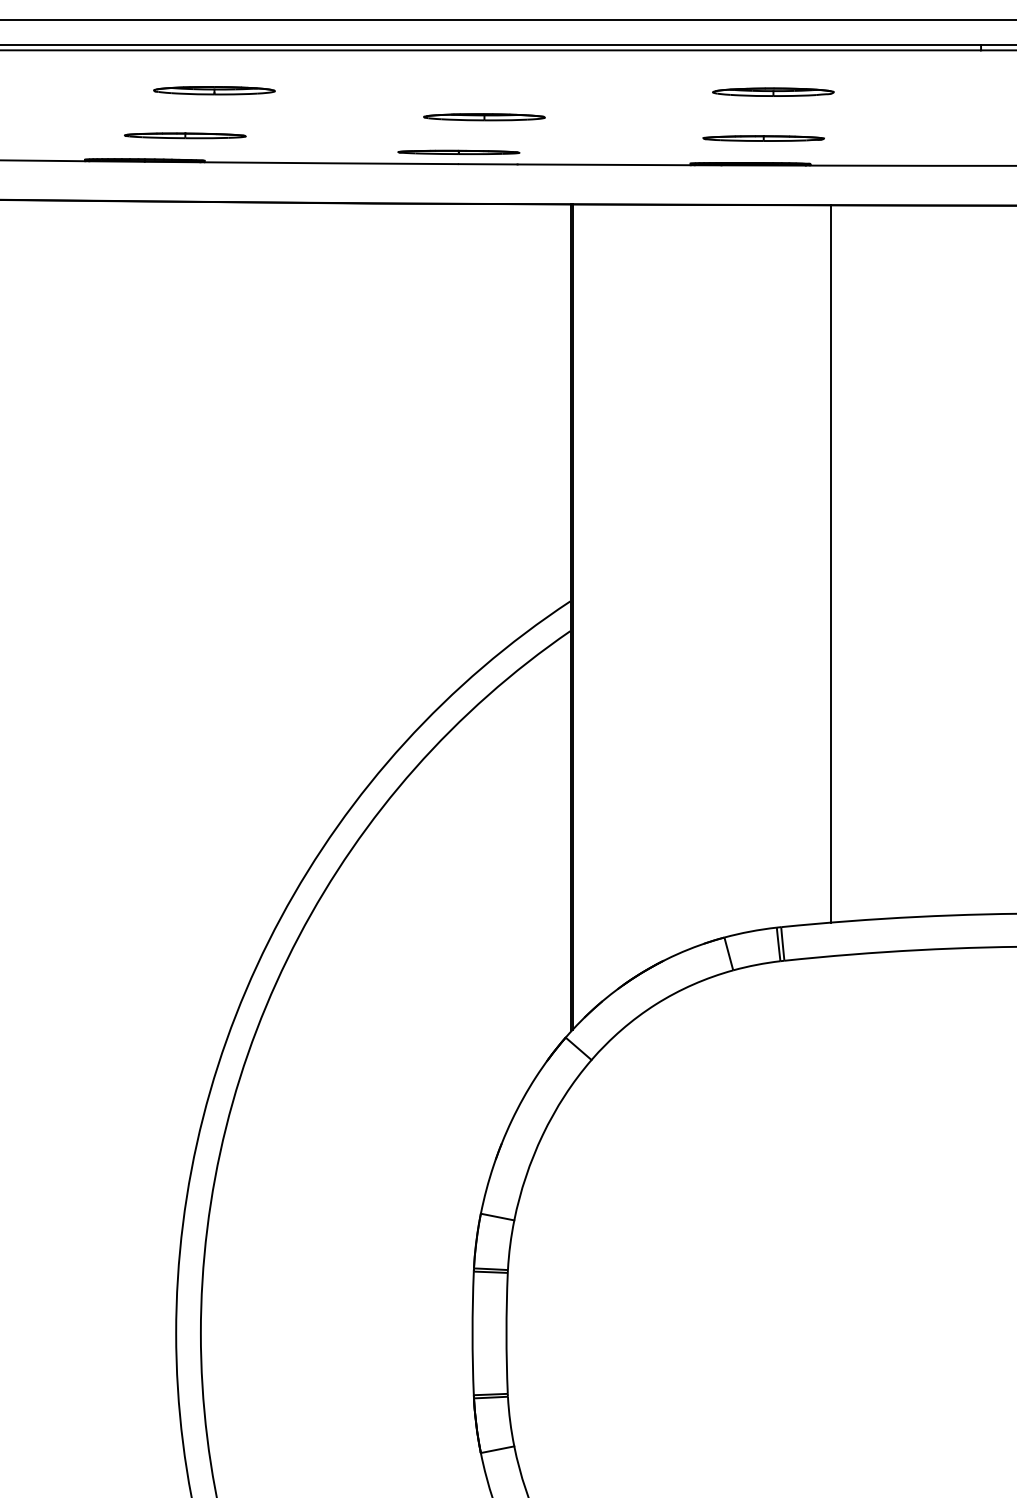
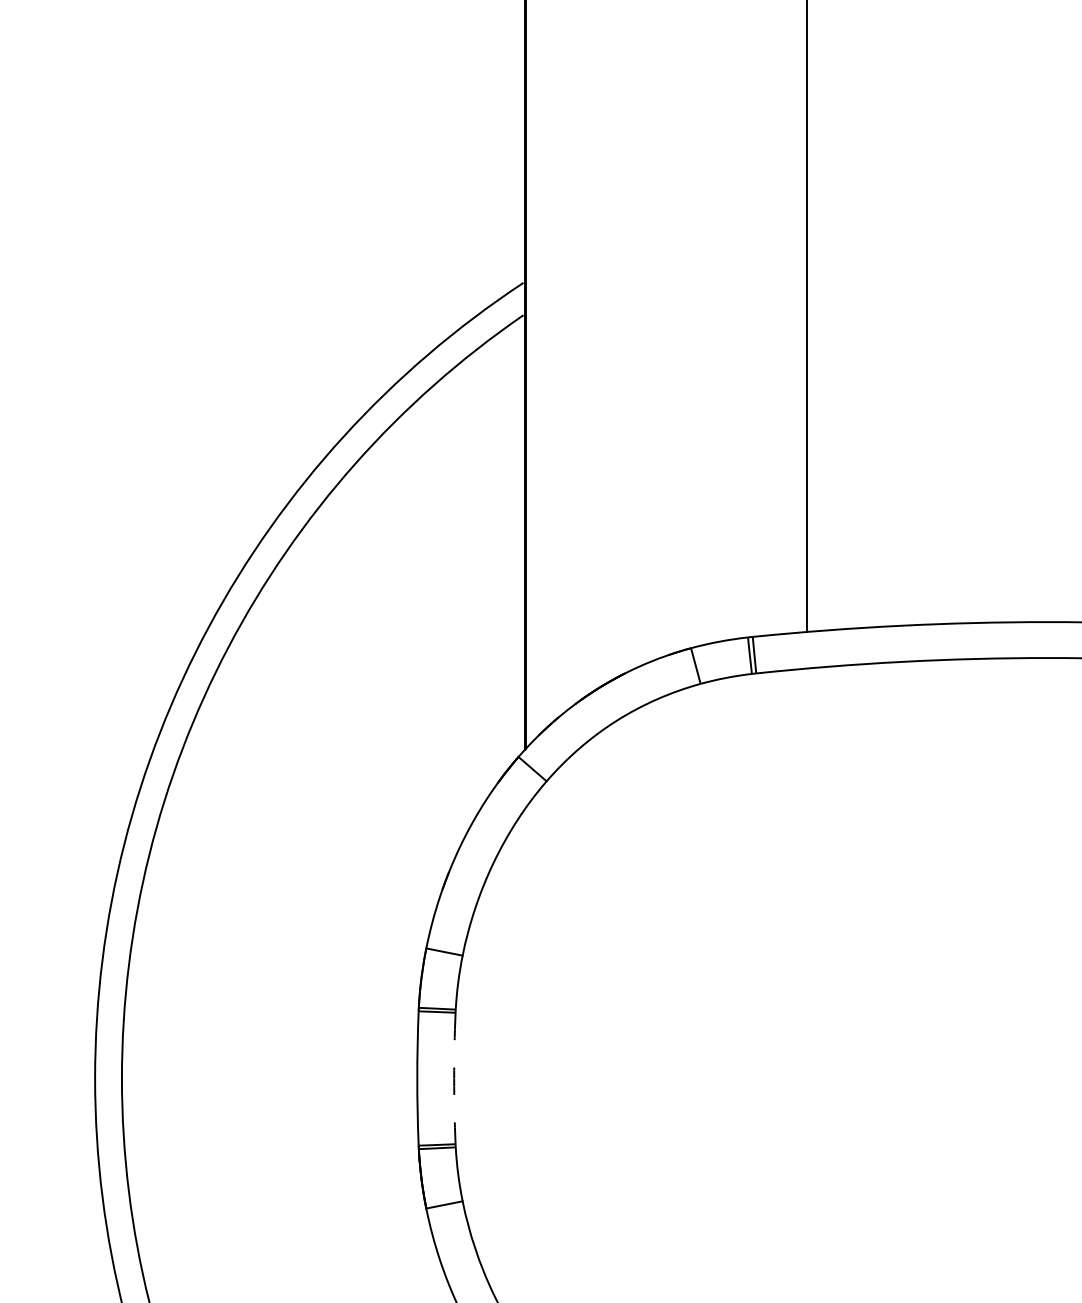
arc: (506, 1333) -> (454, 1078), solid -> dashed

